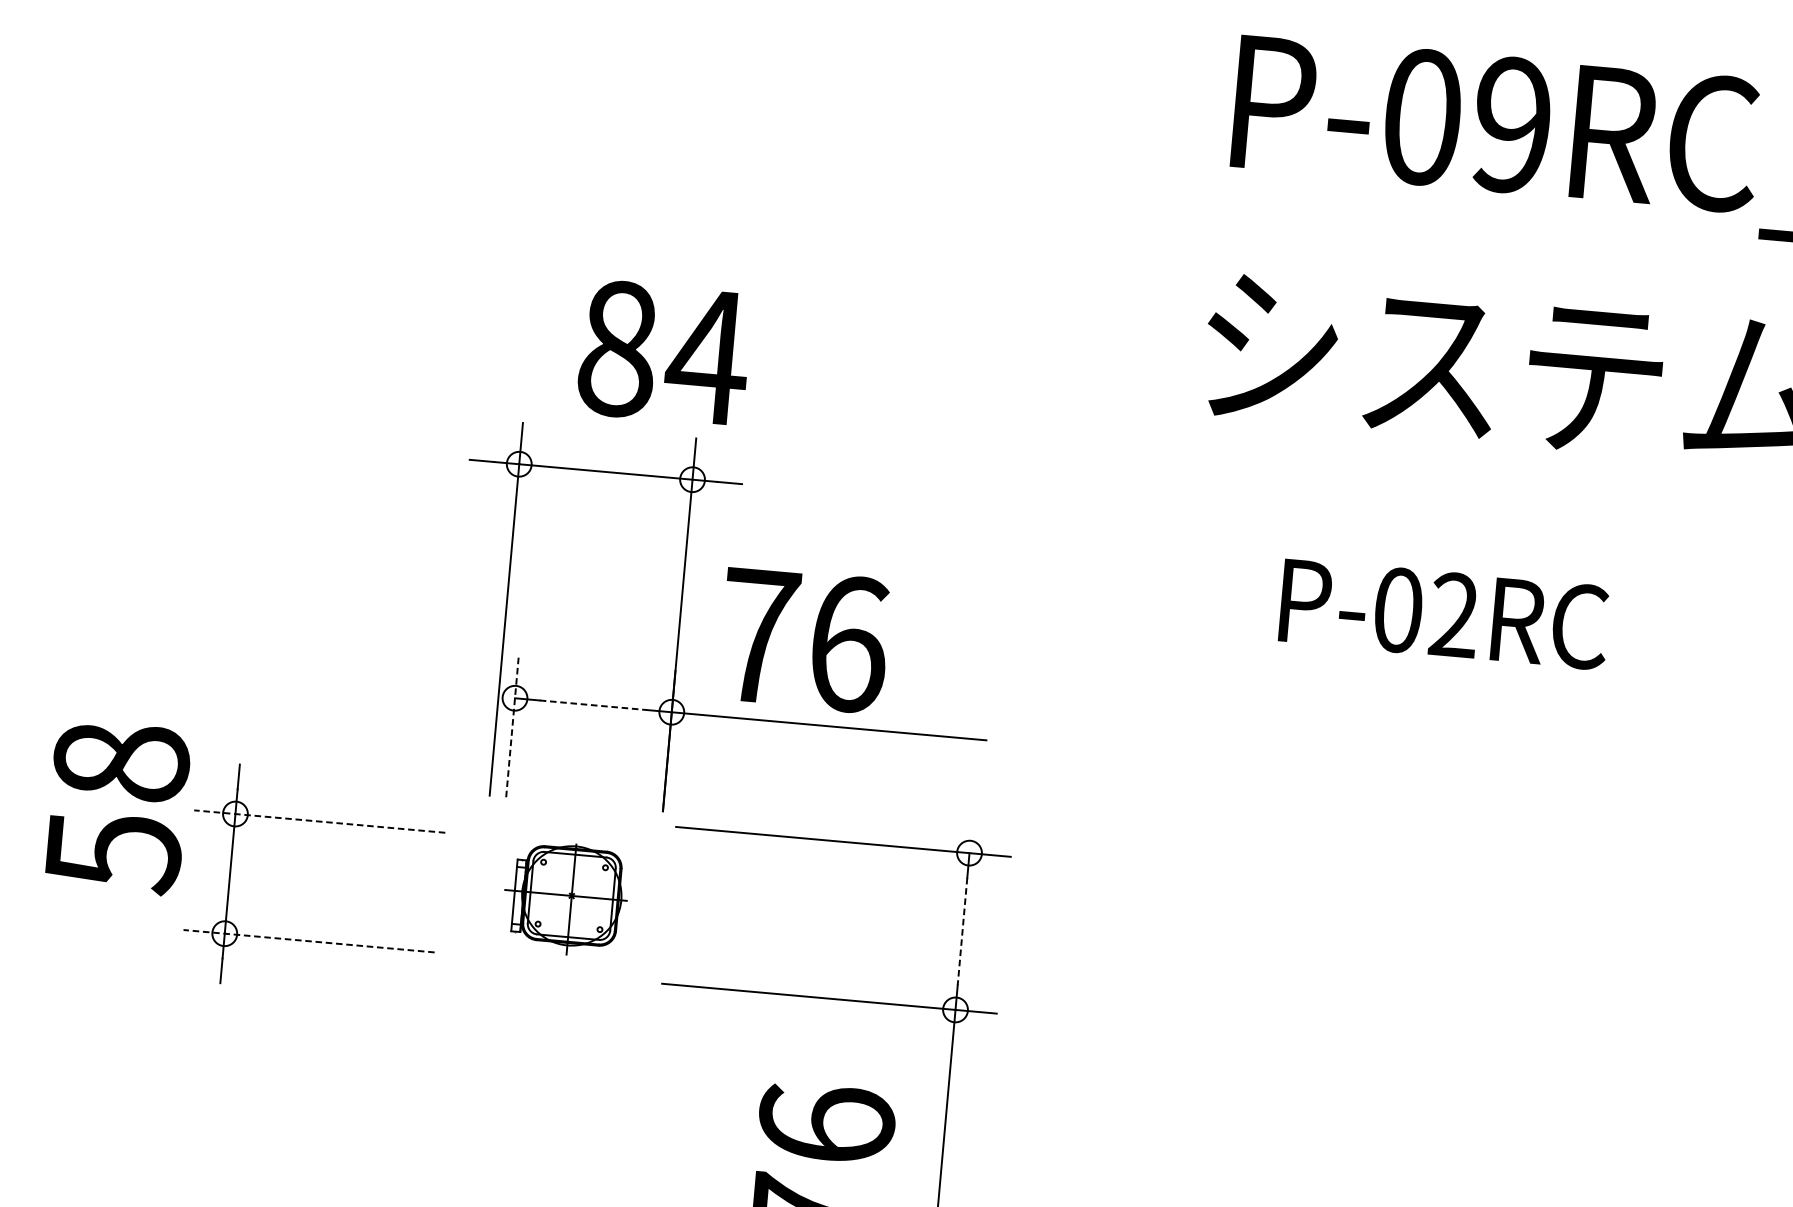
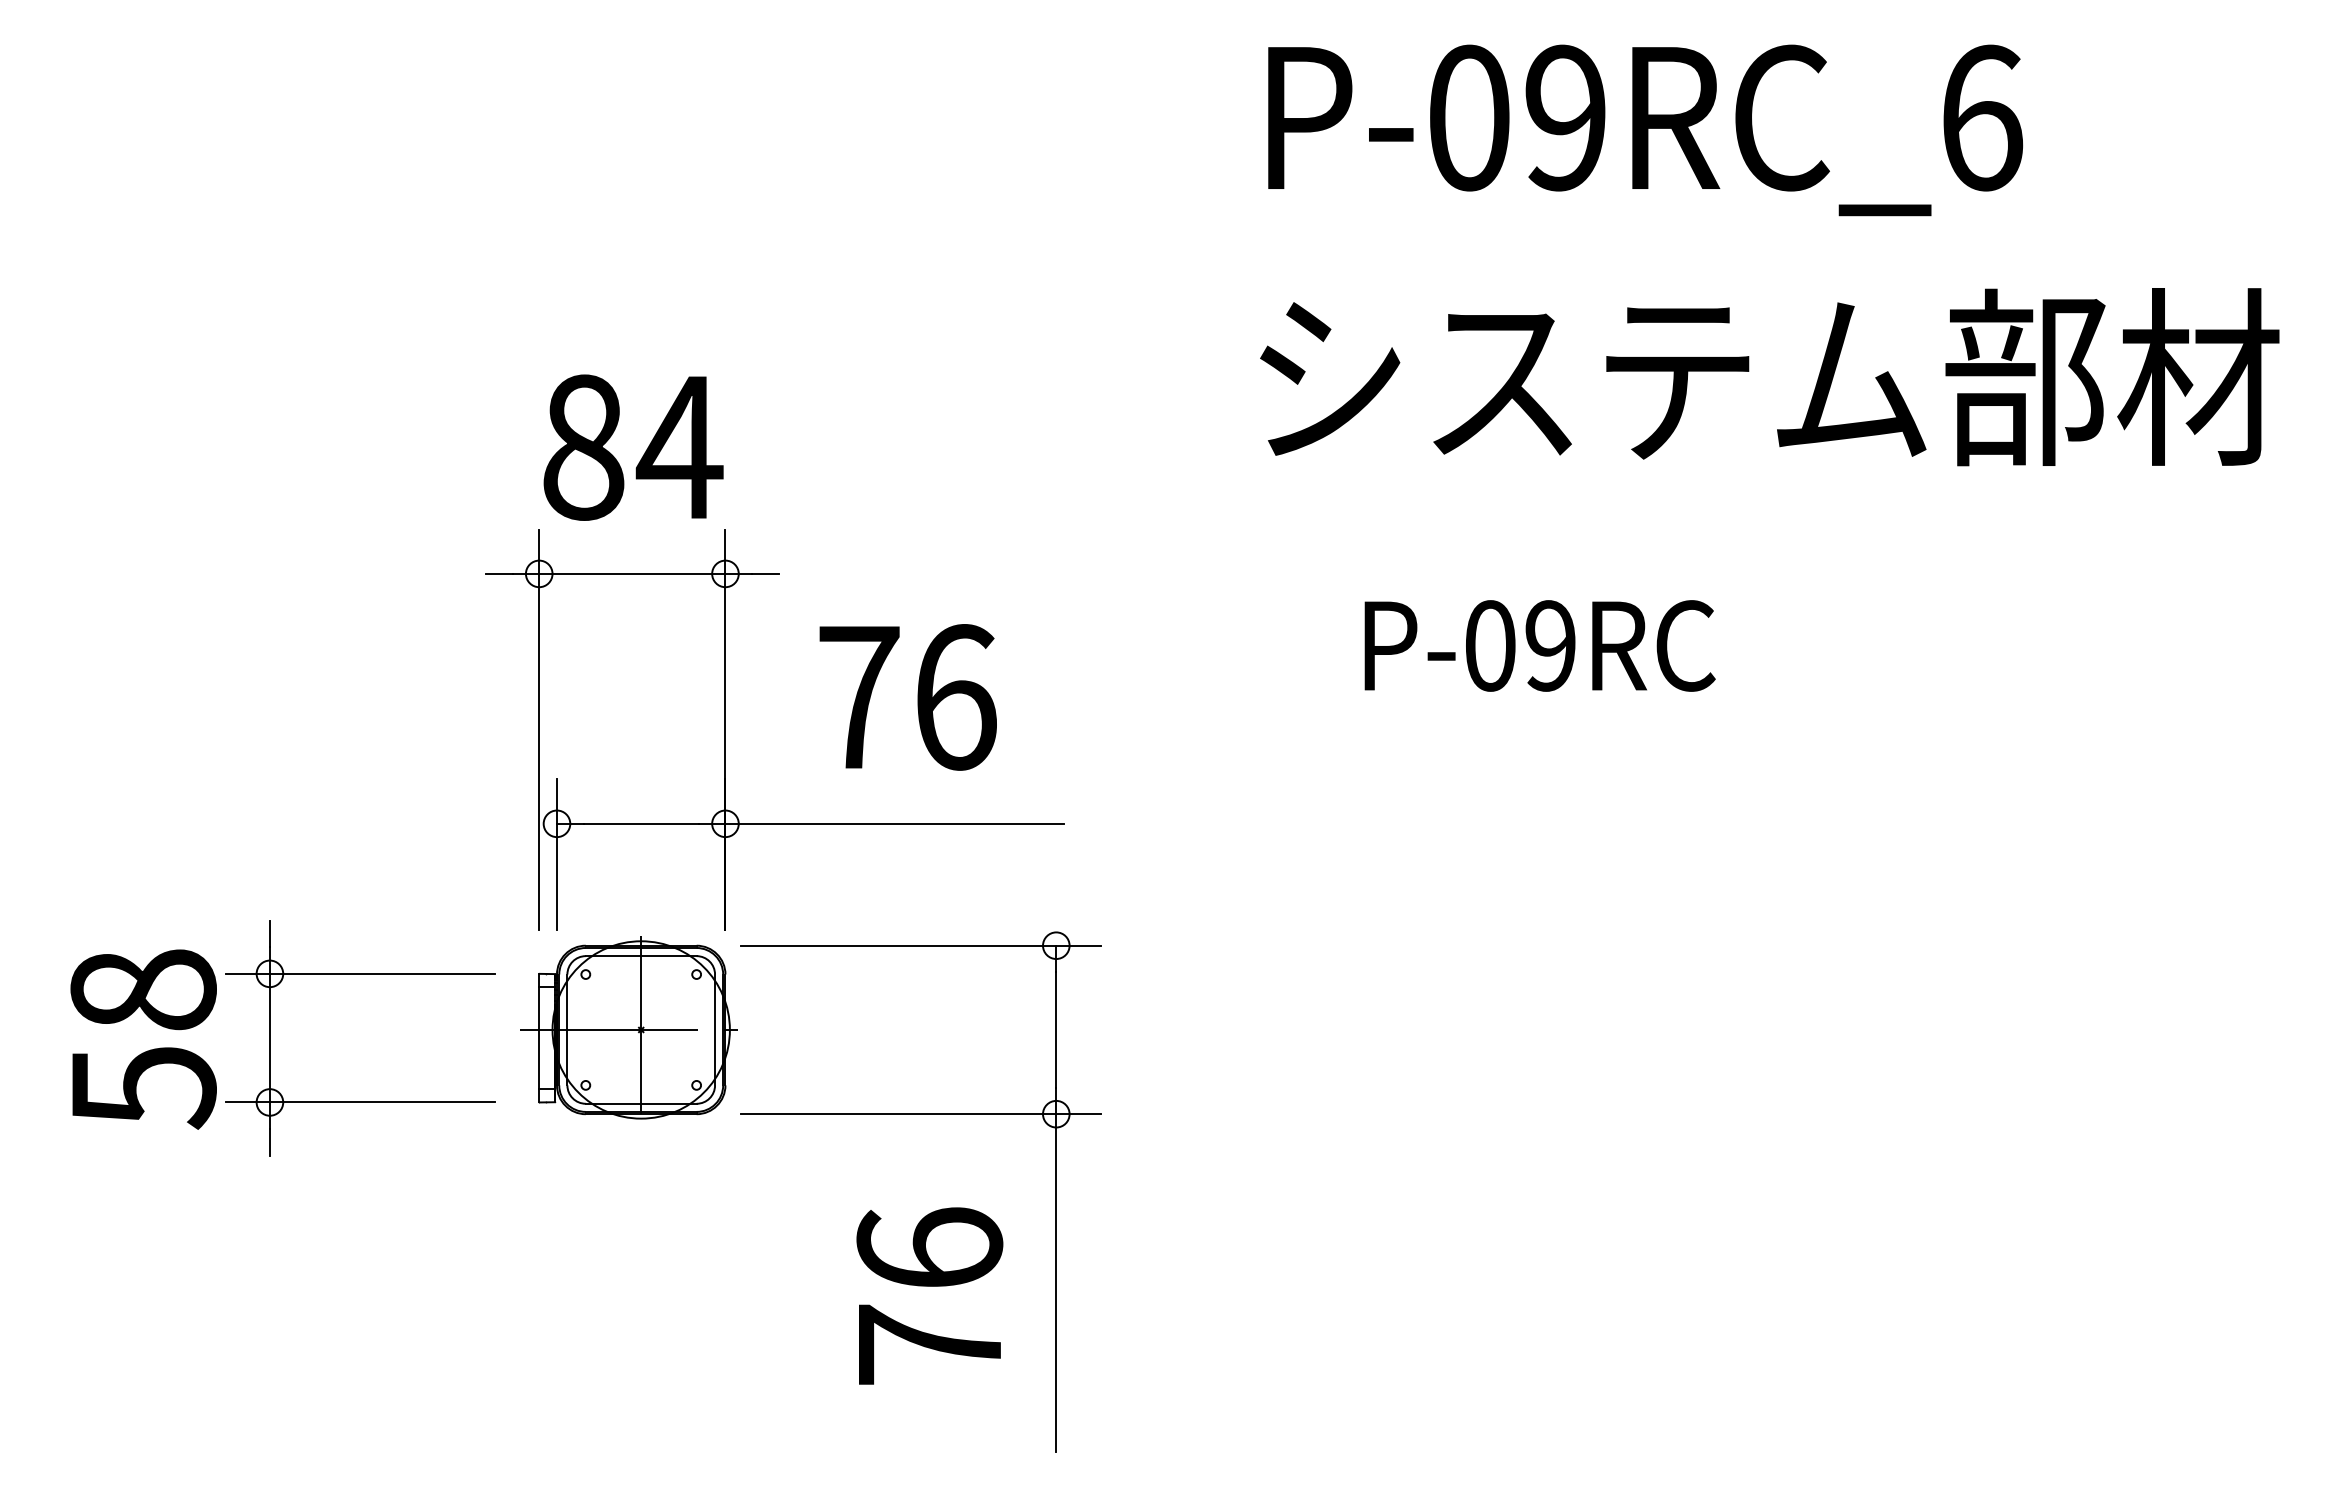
text: (664, 353) -> (633, 447), moved
text: (1454, 614) -> (1550, 645), P-02RC -> P-09RC
text: (803, 640) -> (907, 697), moved
line: (593, 704) -> (641, 823), dashed -> solid
line: (512, 726) -> (556, 854), dashed -> solid
text: (117, 807) -> (143, 1039), moved
line: (319, 821) -> (360, 973), dashed -> solid
part: (564, 893) -> (628, 1027), size x1.67
line: (962, 931) -> (1056, 1029), dashed -> solid
line: (309, 941) -> (360, 1102), dashed -> solid

